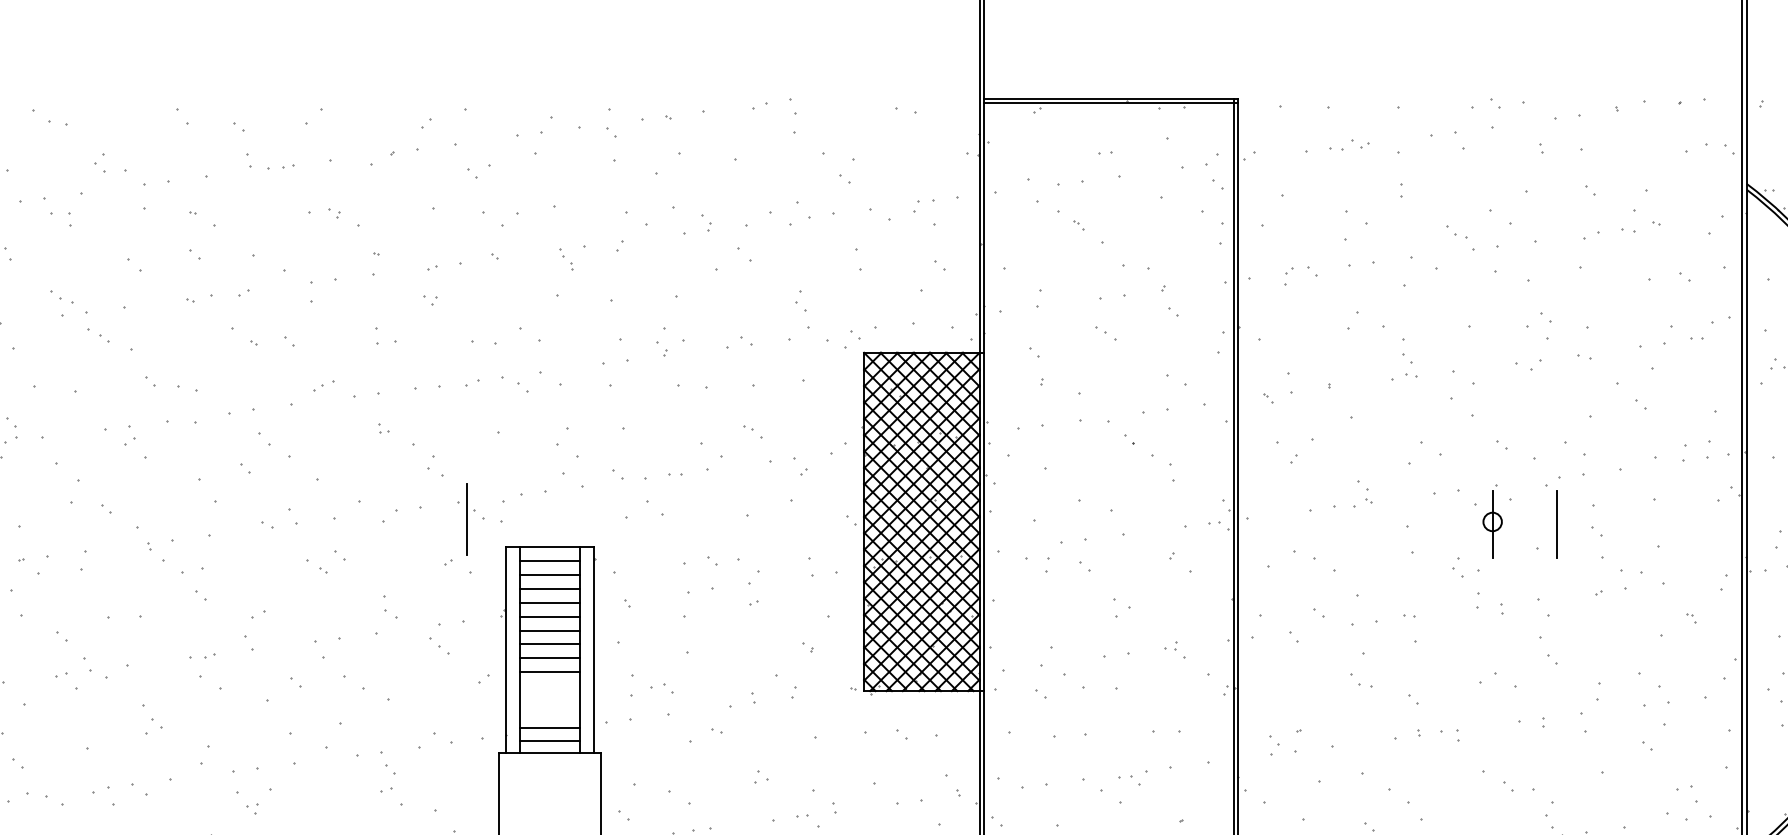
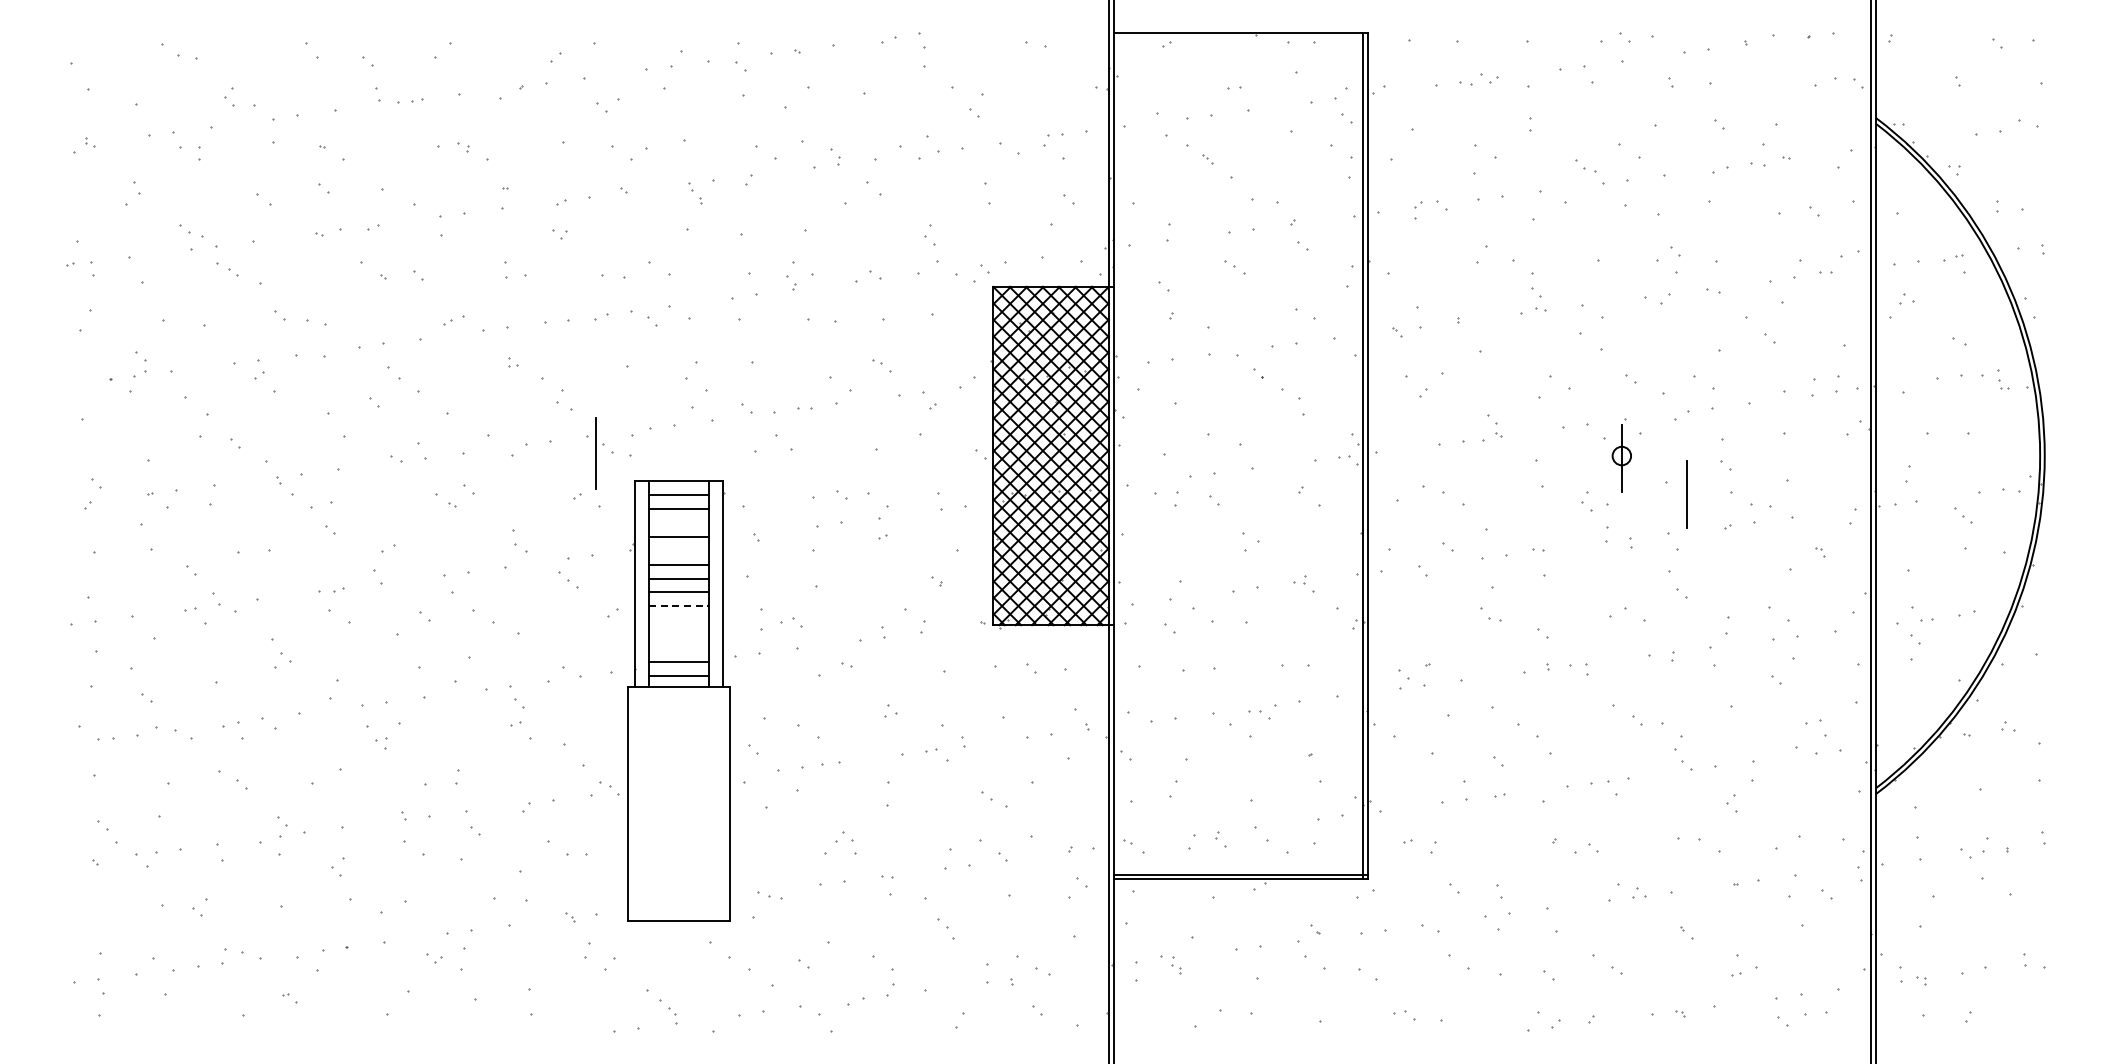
line: (1111, 103) -> (1240, 37), removed
line: (1557, 524) -> (1686, 494), moved
line: (550, 589) -> (679, 523), removed
line: (550, 616) -> (679, 550), removed
line: (550, 672) -> (679, 606), solid -> dashed

